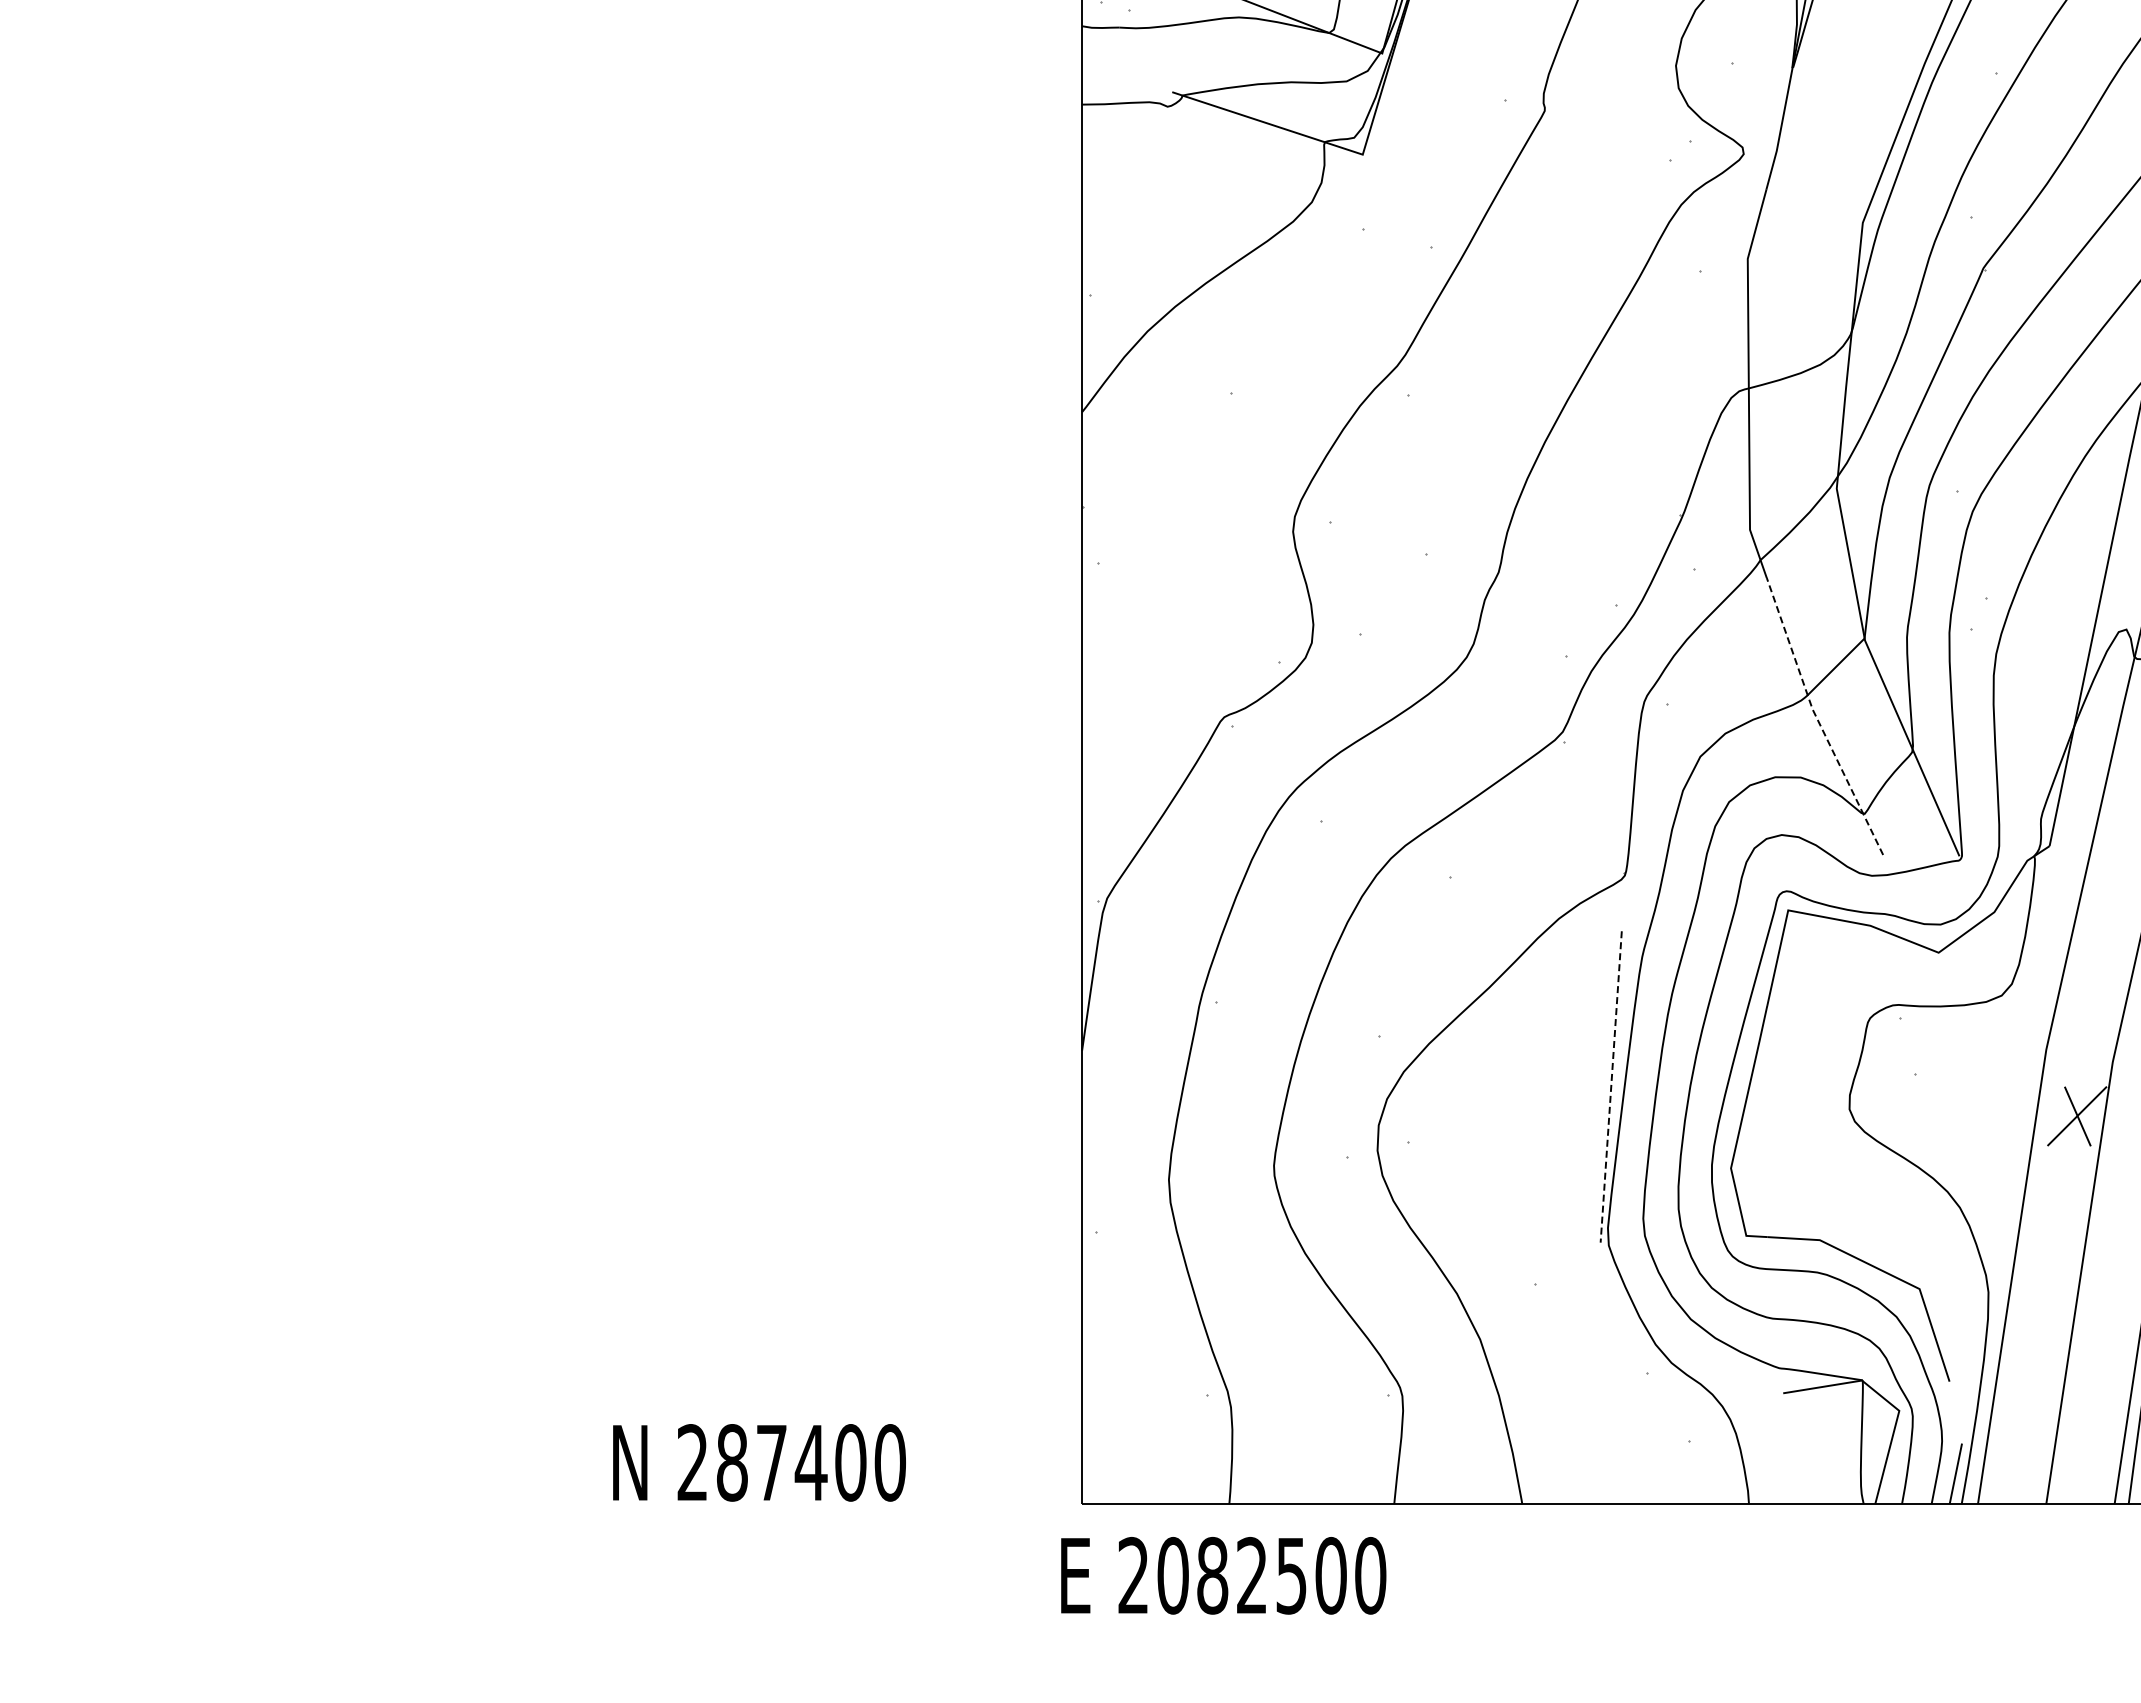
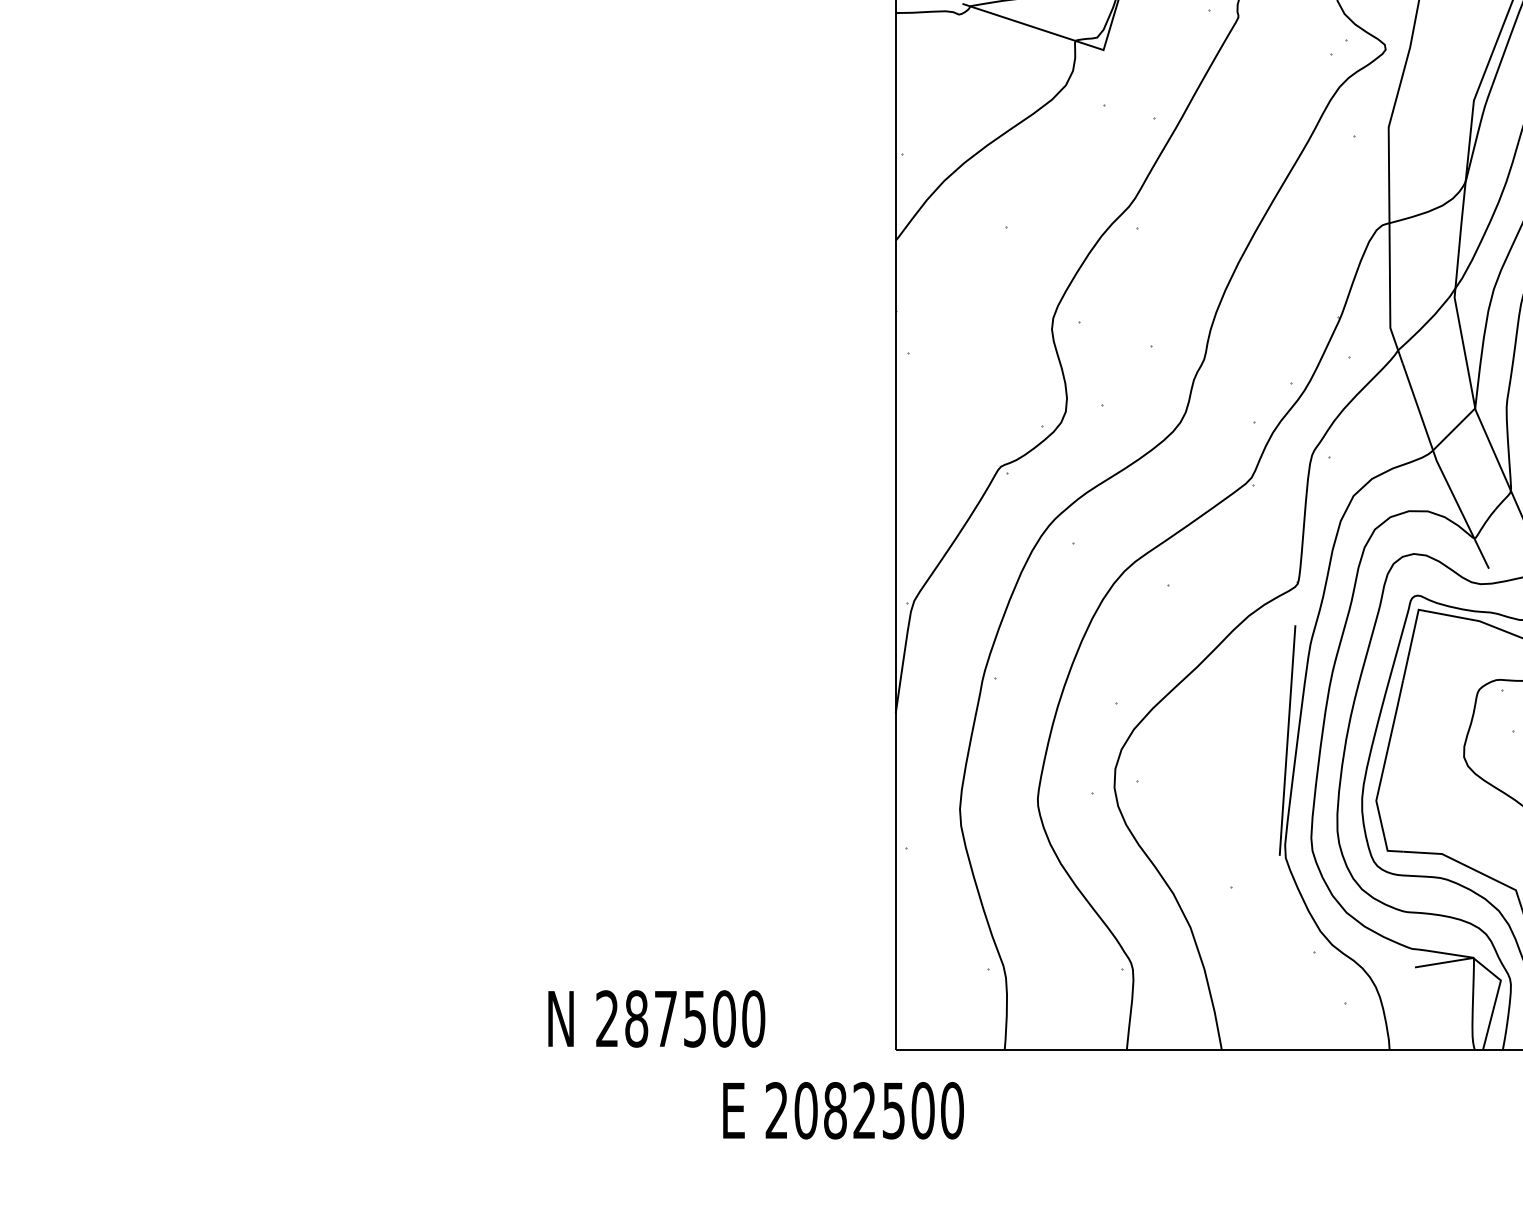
line: (1817, 718) -> (1440, 467), dashed -> solid
line: (1611, 1087) -> (1287, 740), dashed -> solid
text: (810, 1463) -> (694, 1019), 287400 -> 287500
text: (1223, 1575) -> (843, 1110), moved

